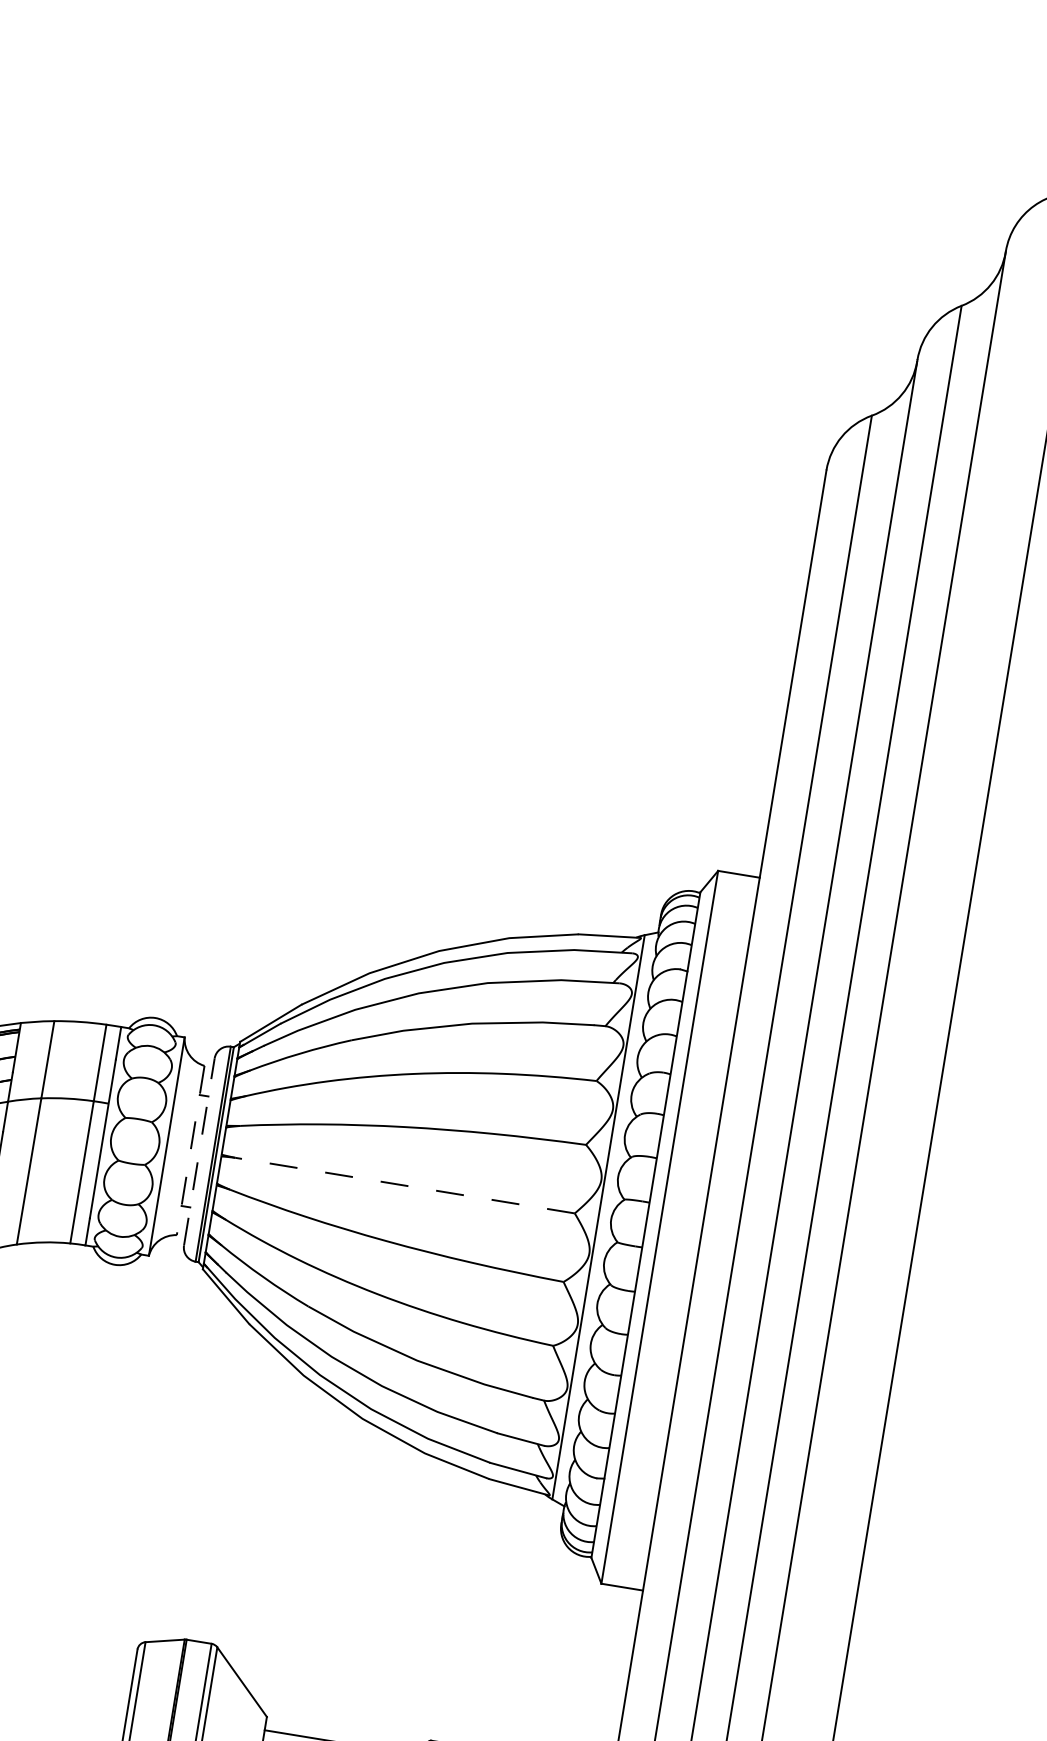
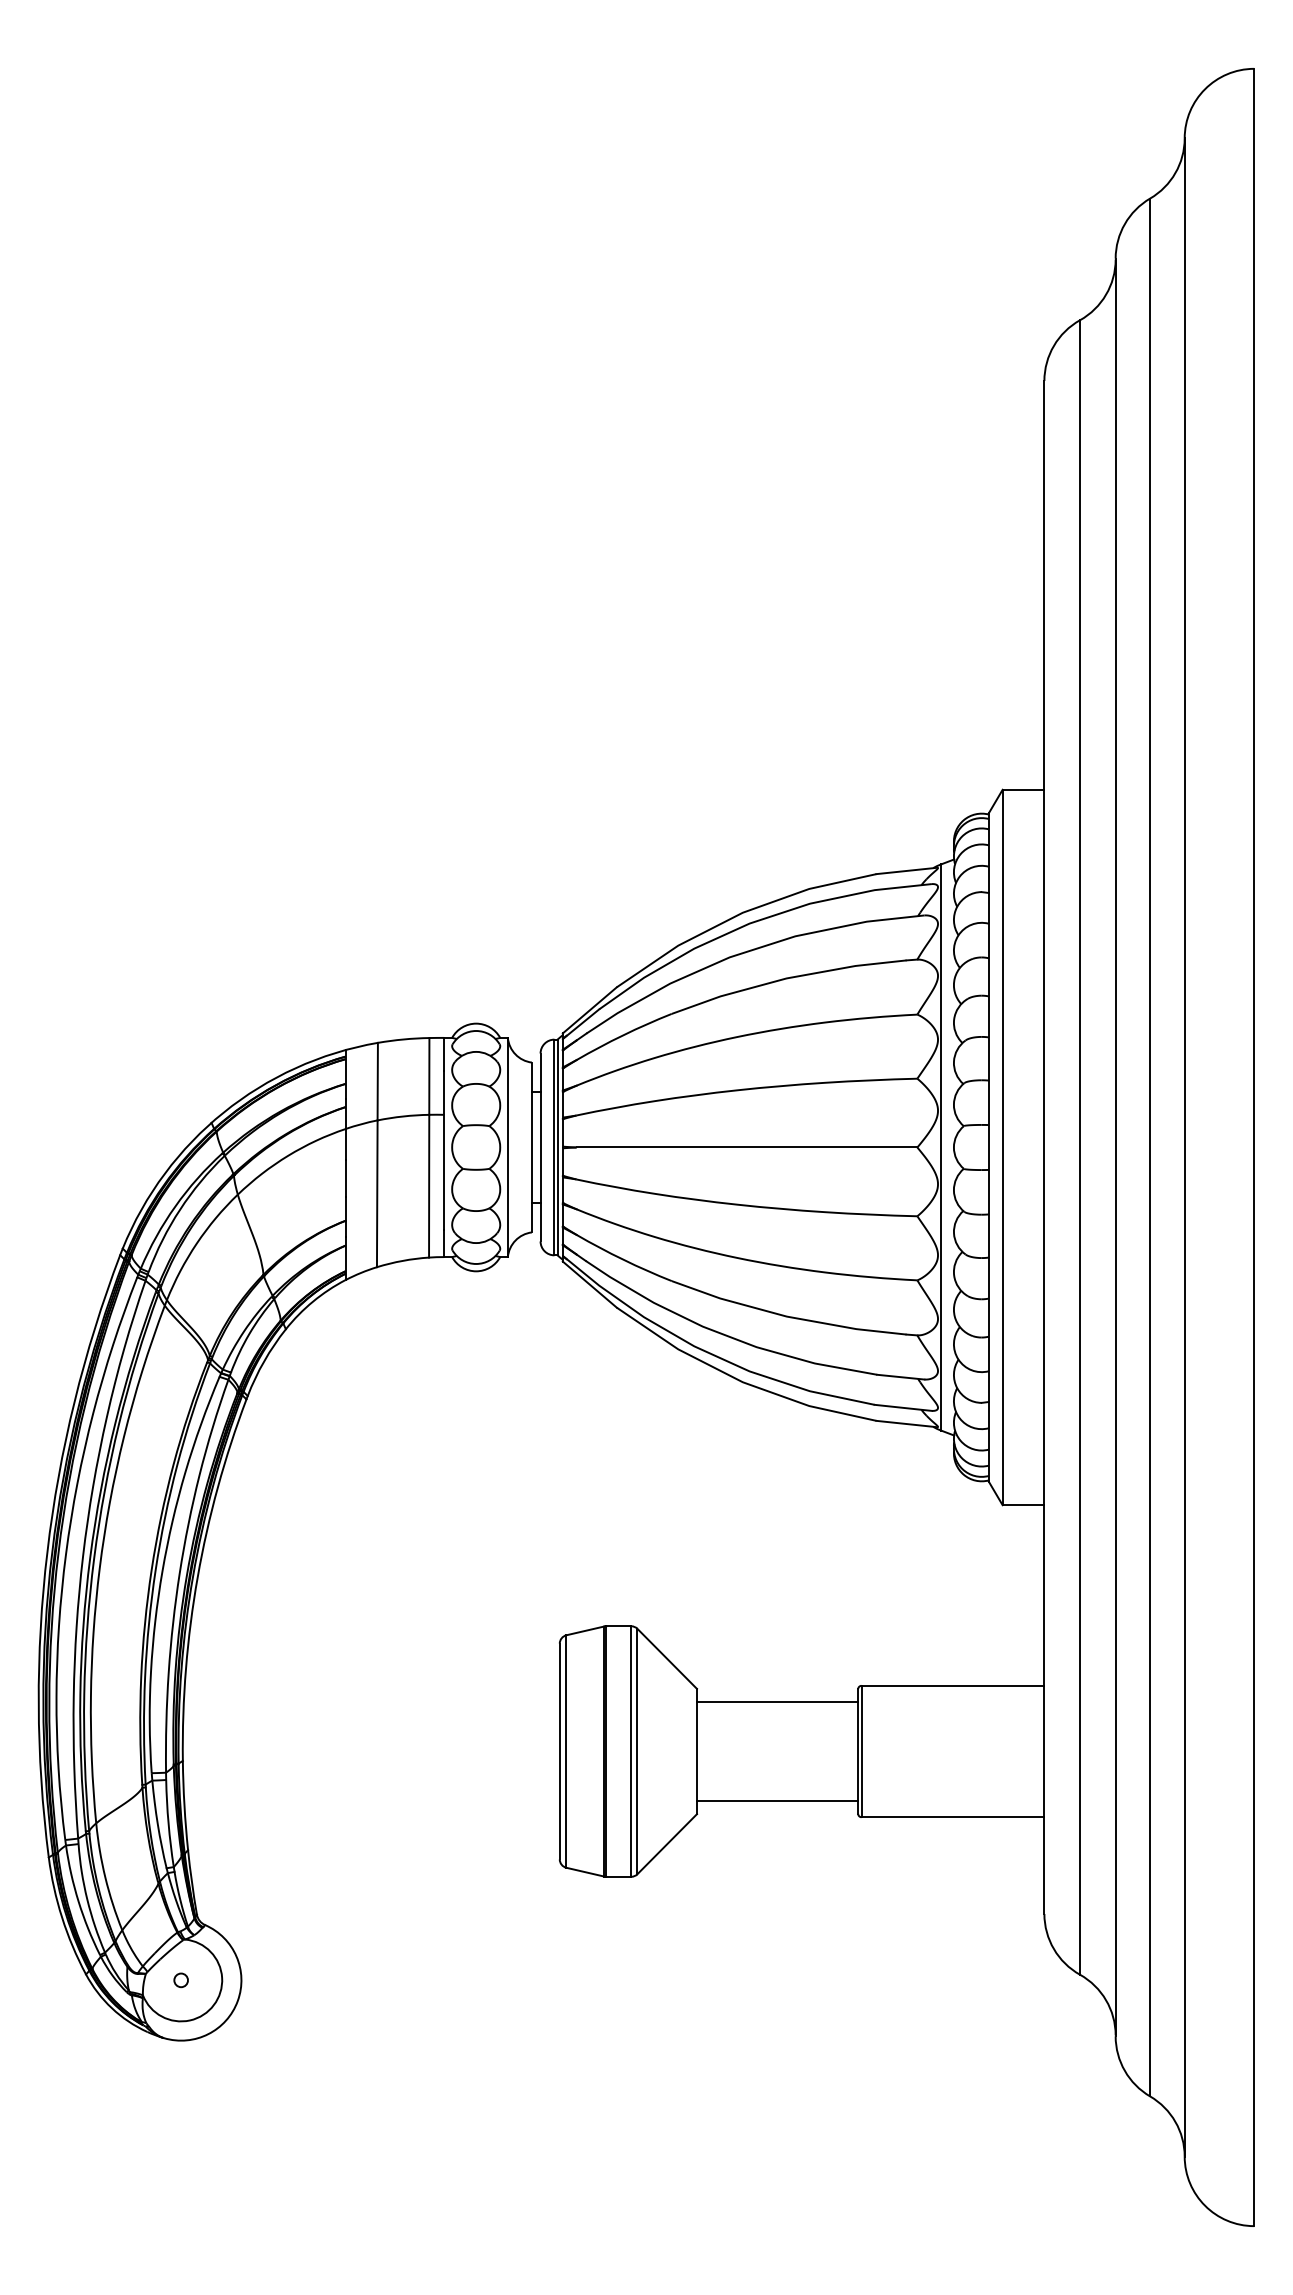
line: (190, 1150) -> (531, 1147), dashed -> solid
line: (199, 1151) -> (540, 1147), dashed -> solid
line: (404, 1185) -> (746, 1147), dashed -> solid

